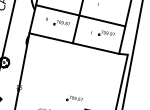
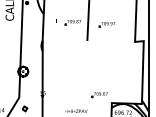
line: (80, 15) -> (89, 11), removed
part: (106, 33) -> (106, 24), moved
line: (74, 43) -> (88, 39), removed

